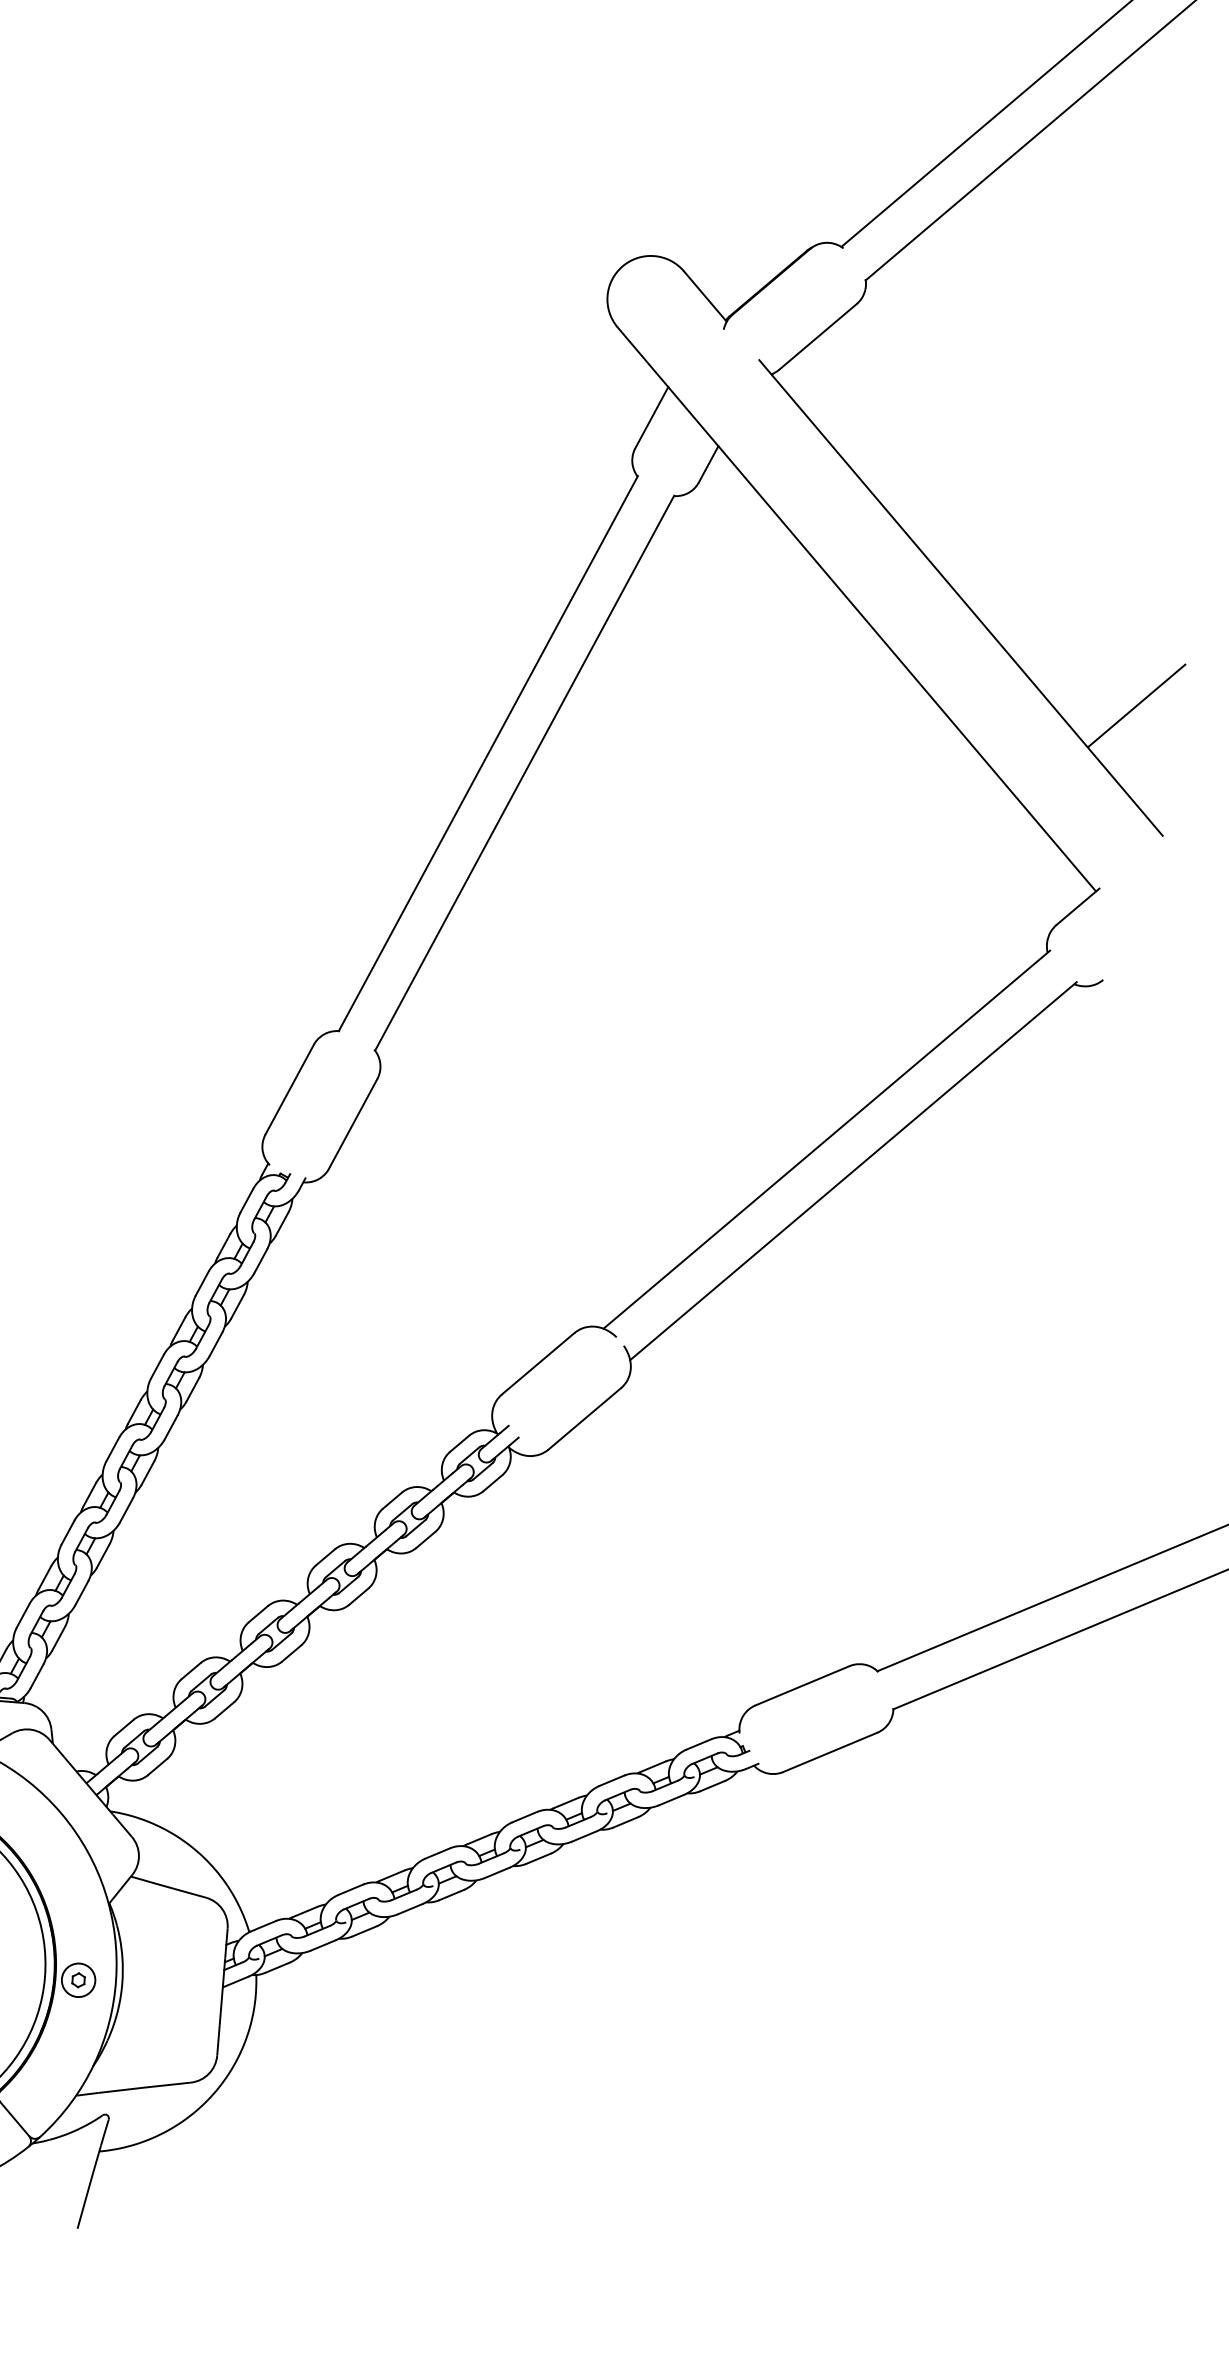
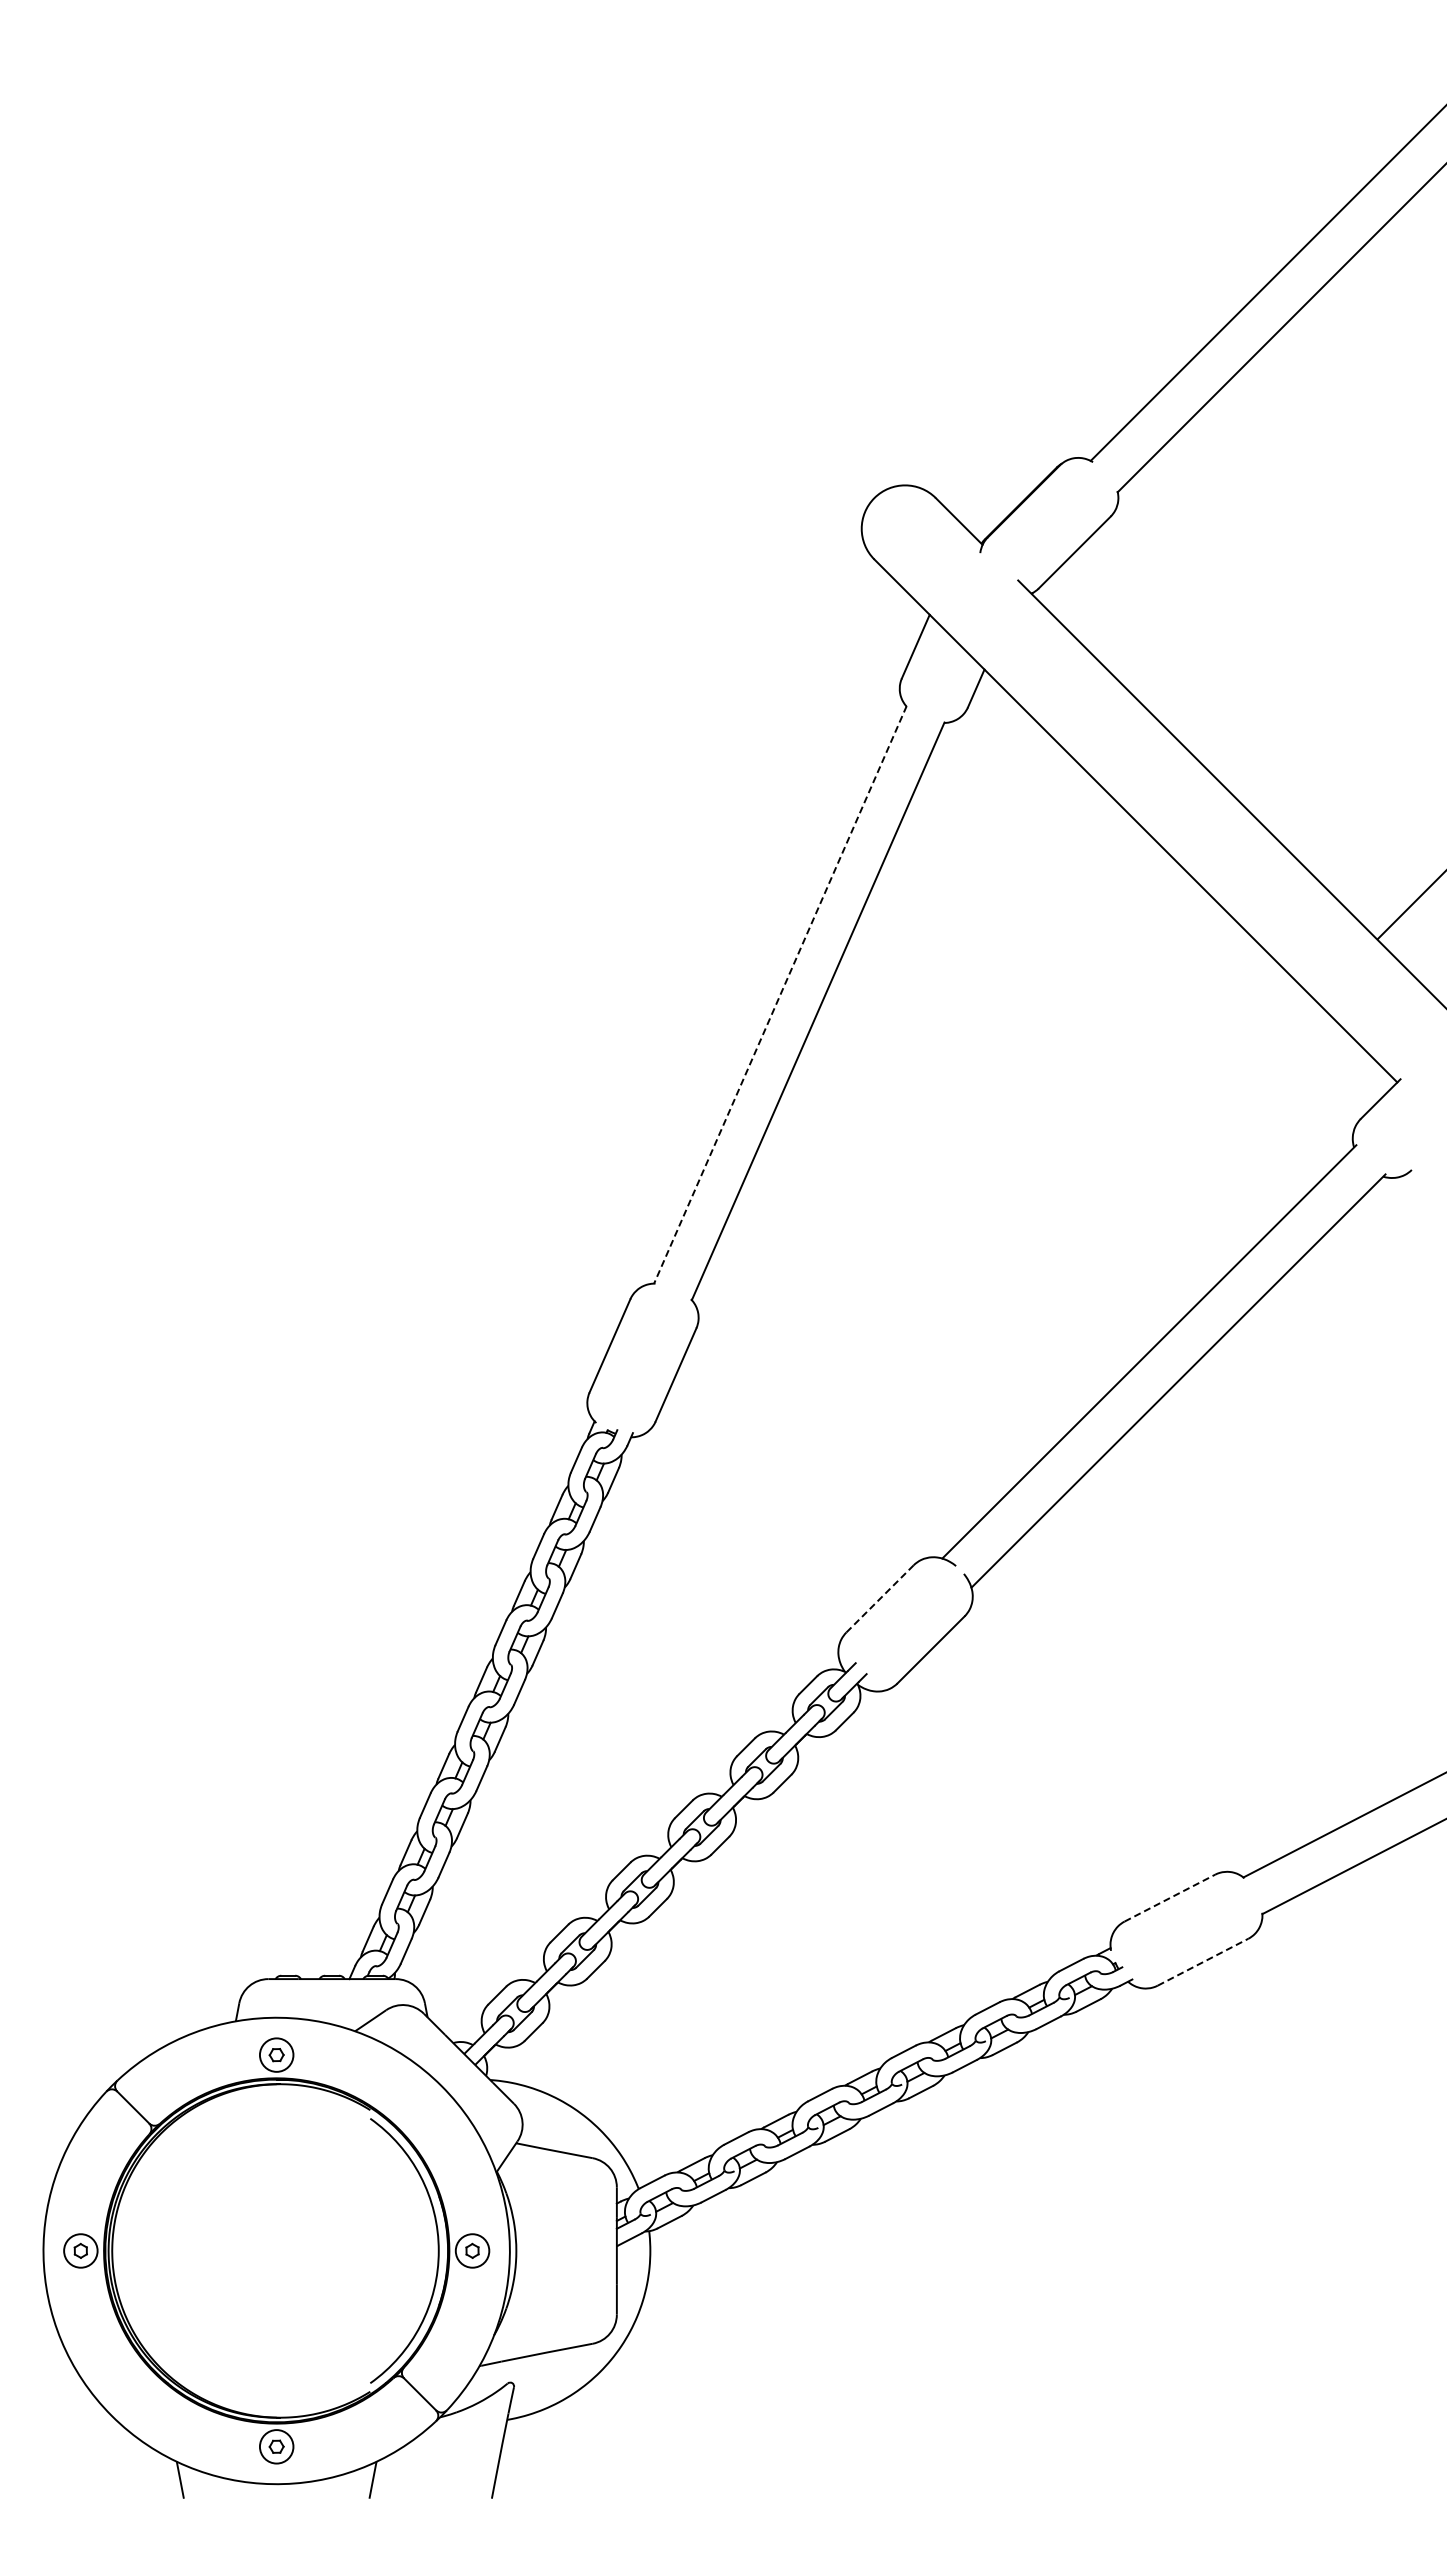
line: (488, 754) -> (780, 995), solid -> dashed
line: (538, 1363) -> (880, 1598), solid -> dashed
line: (802, 1686) -> (1169, 1898), solid -> dashed
line: (830, 1752) -> (1203, 1962), solid -> dashed

